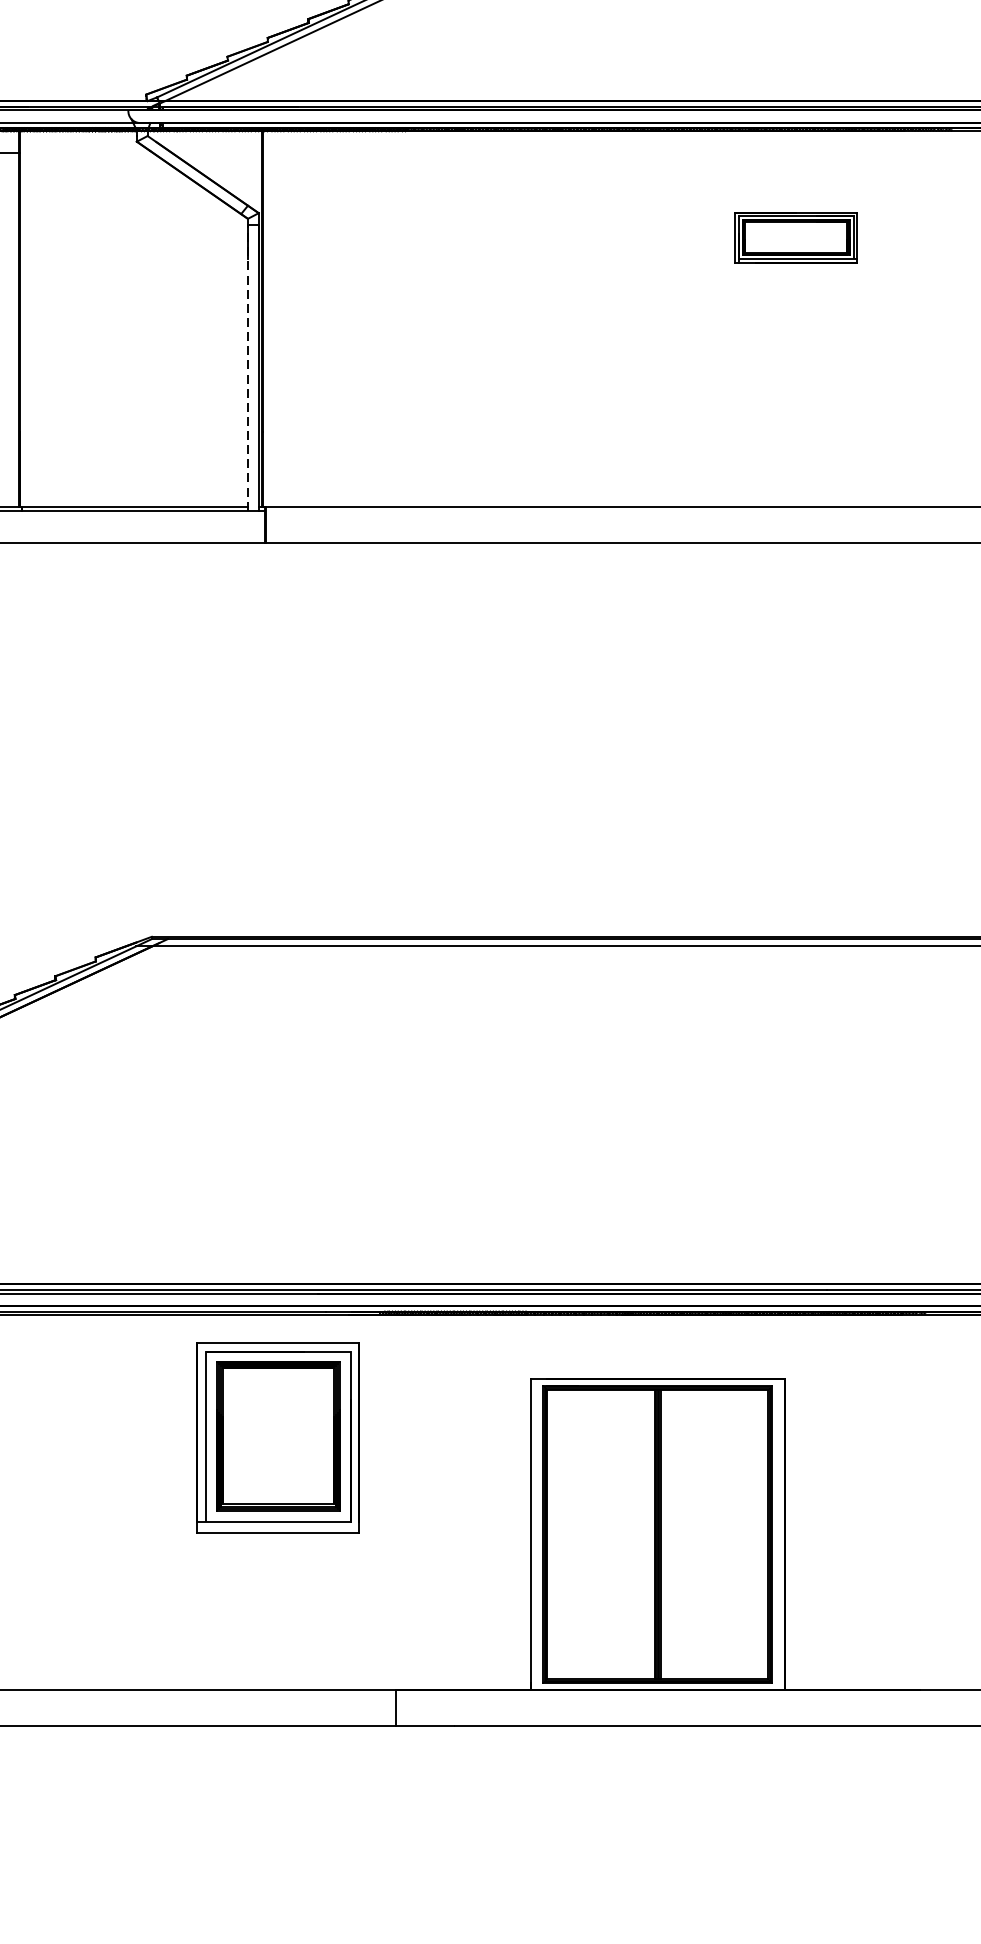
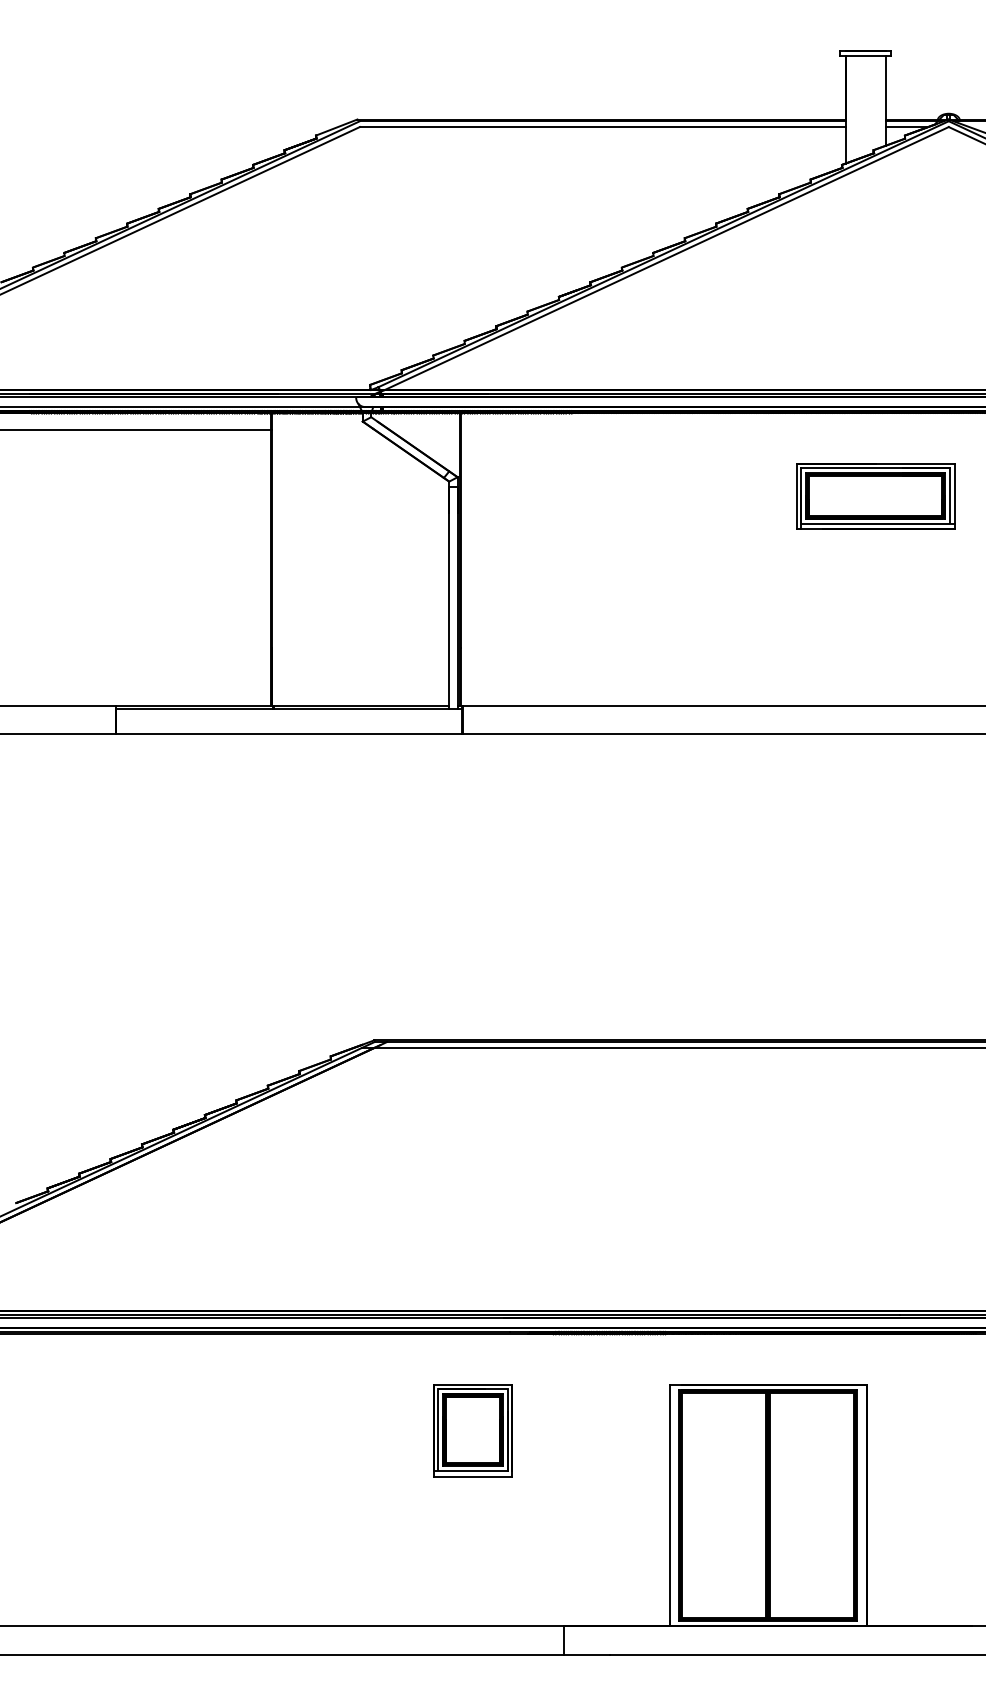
part: (795, 237) -> (875, 496), size x1.67
line: (248, 367) -> (449, 597), dashed -> solid
part: (277, 1438) -> (472, 1430), size x0.62

